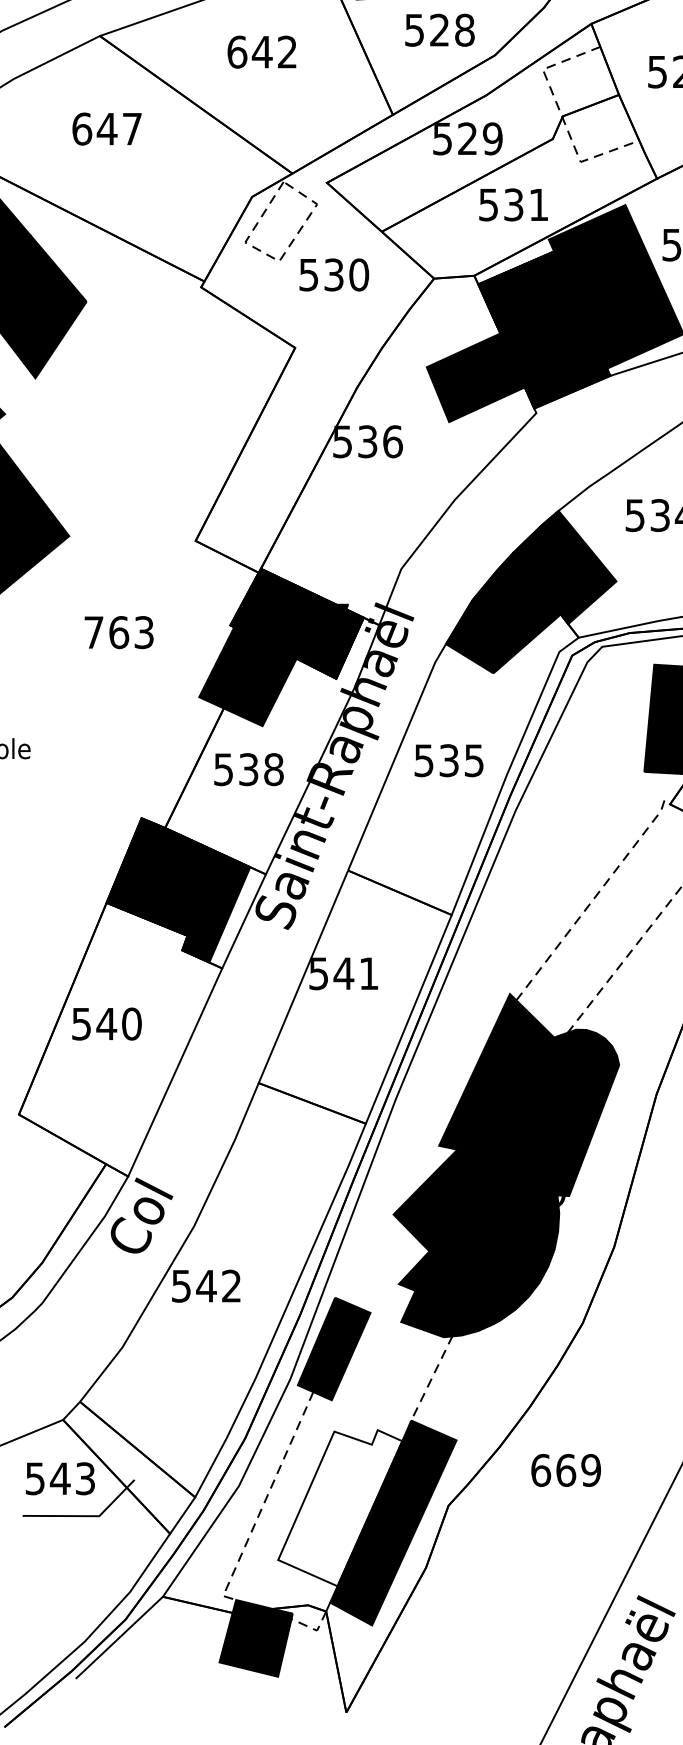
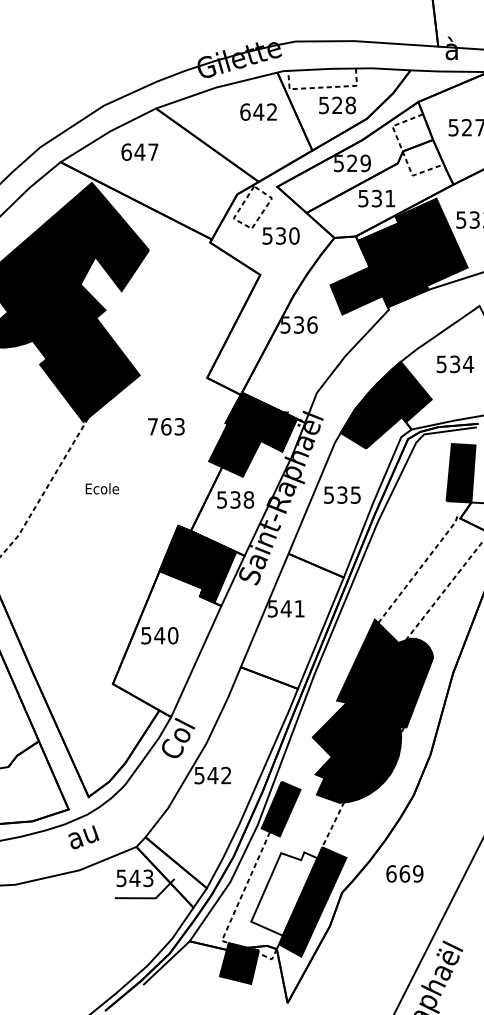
text: (261, 50) -> (258, 111), moved
text: (106, 127) -> (139, 151), moved

